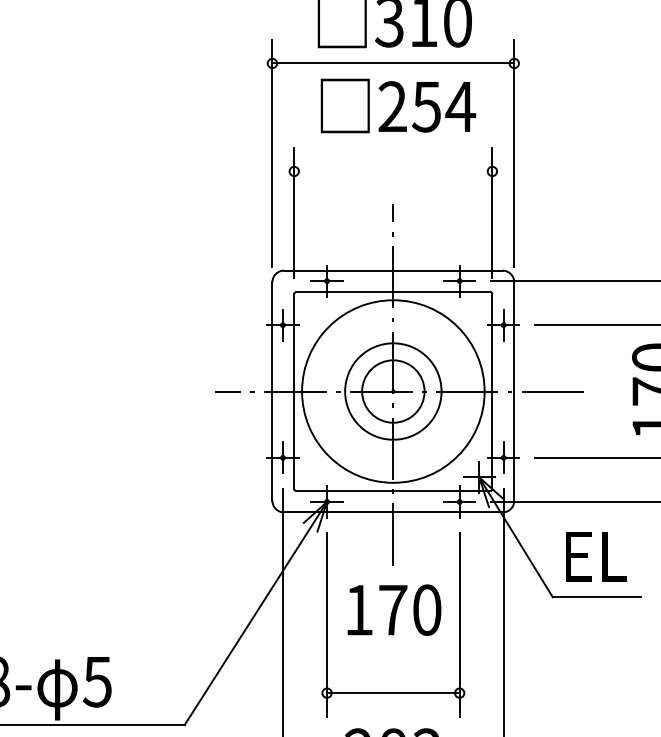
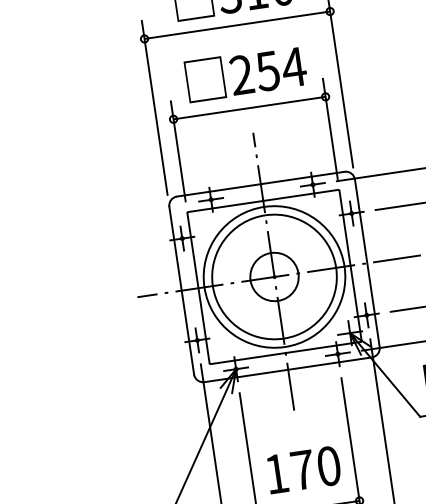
text: (398, 105) -> (246, 73), moved
line: (392, 171) -> (248, 108), added
circle: (393, 391) -> (274, 276), size x1.67
text: (394, 609) -> (303, 469), moved

